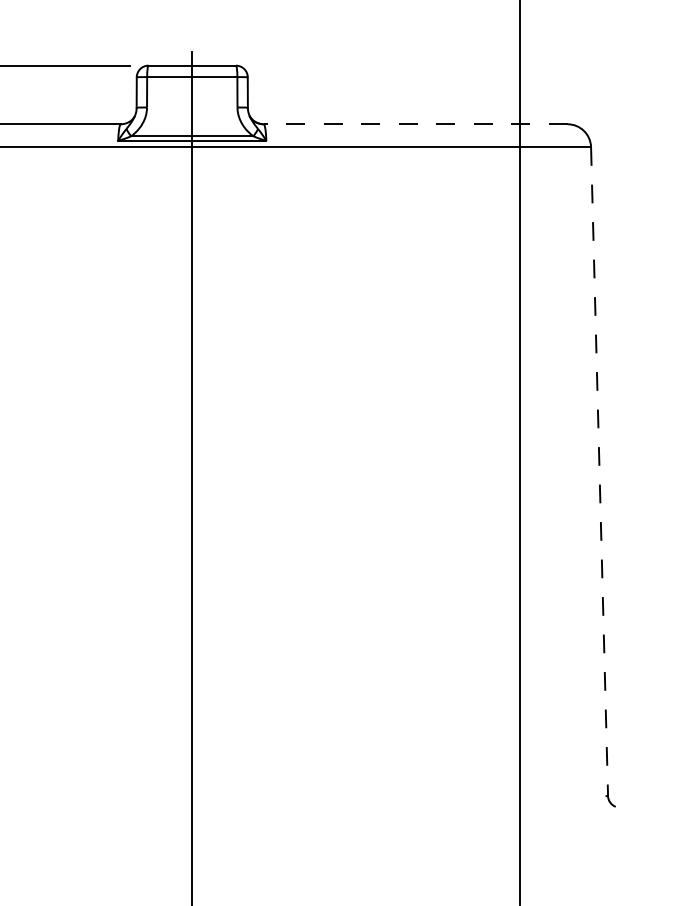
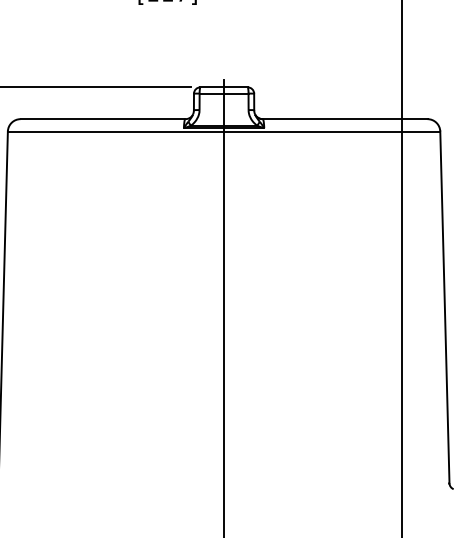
line: (414, 124) -> (344, 119), dashed -> solid
line: (598, 471) -> (444, 307), dashed -> solid

